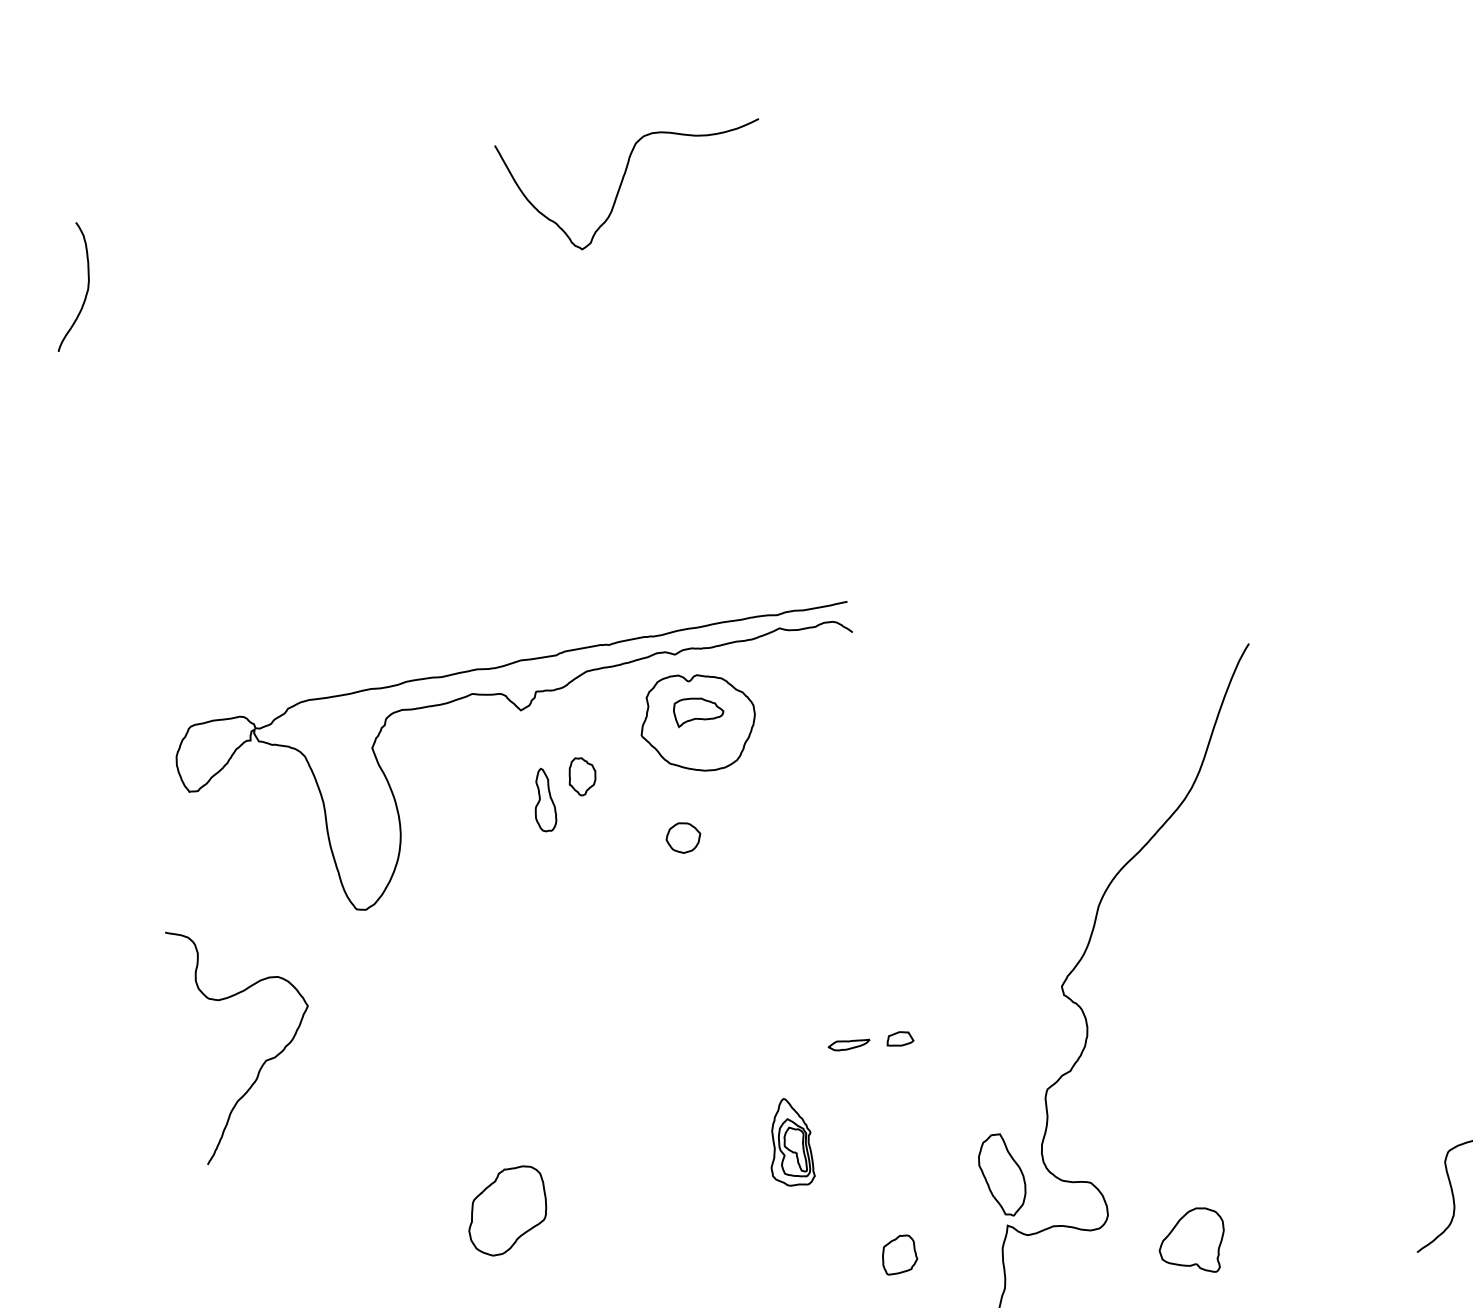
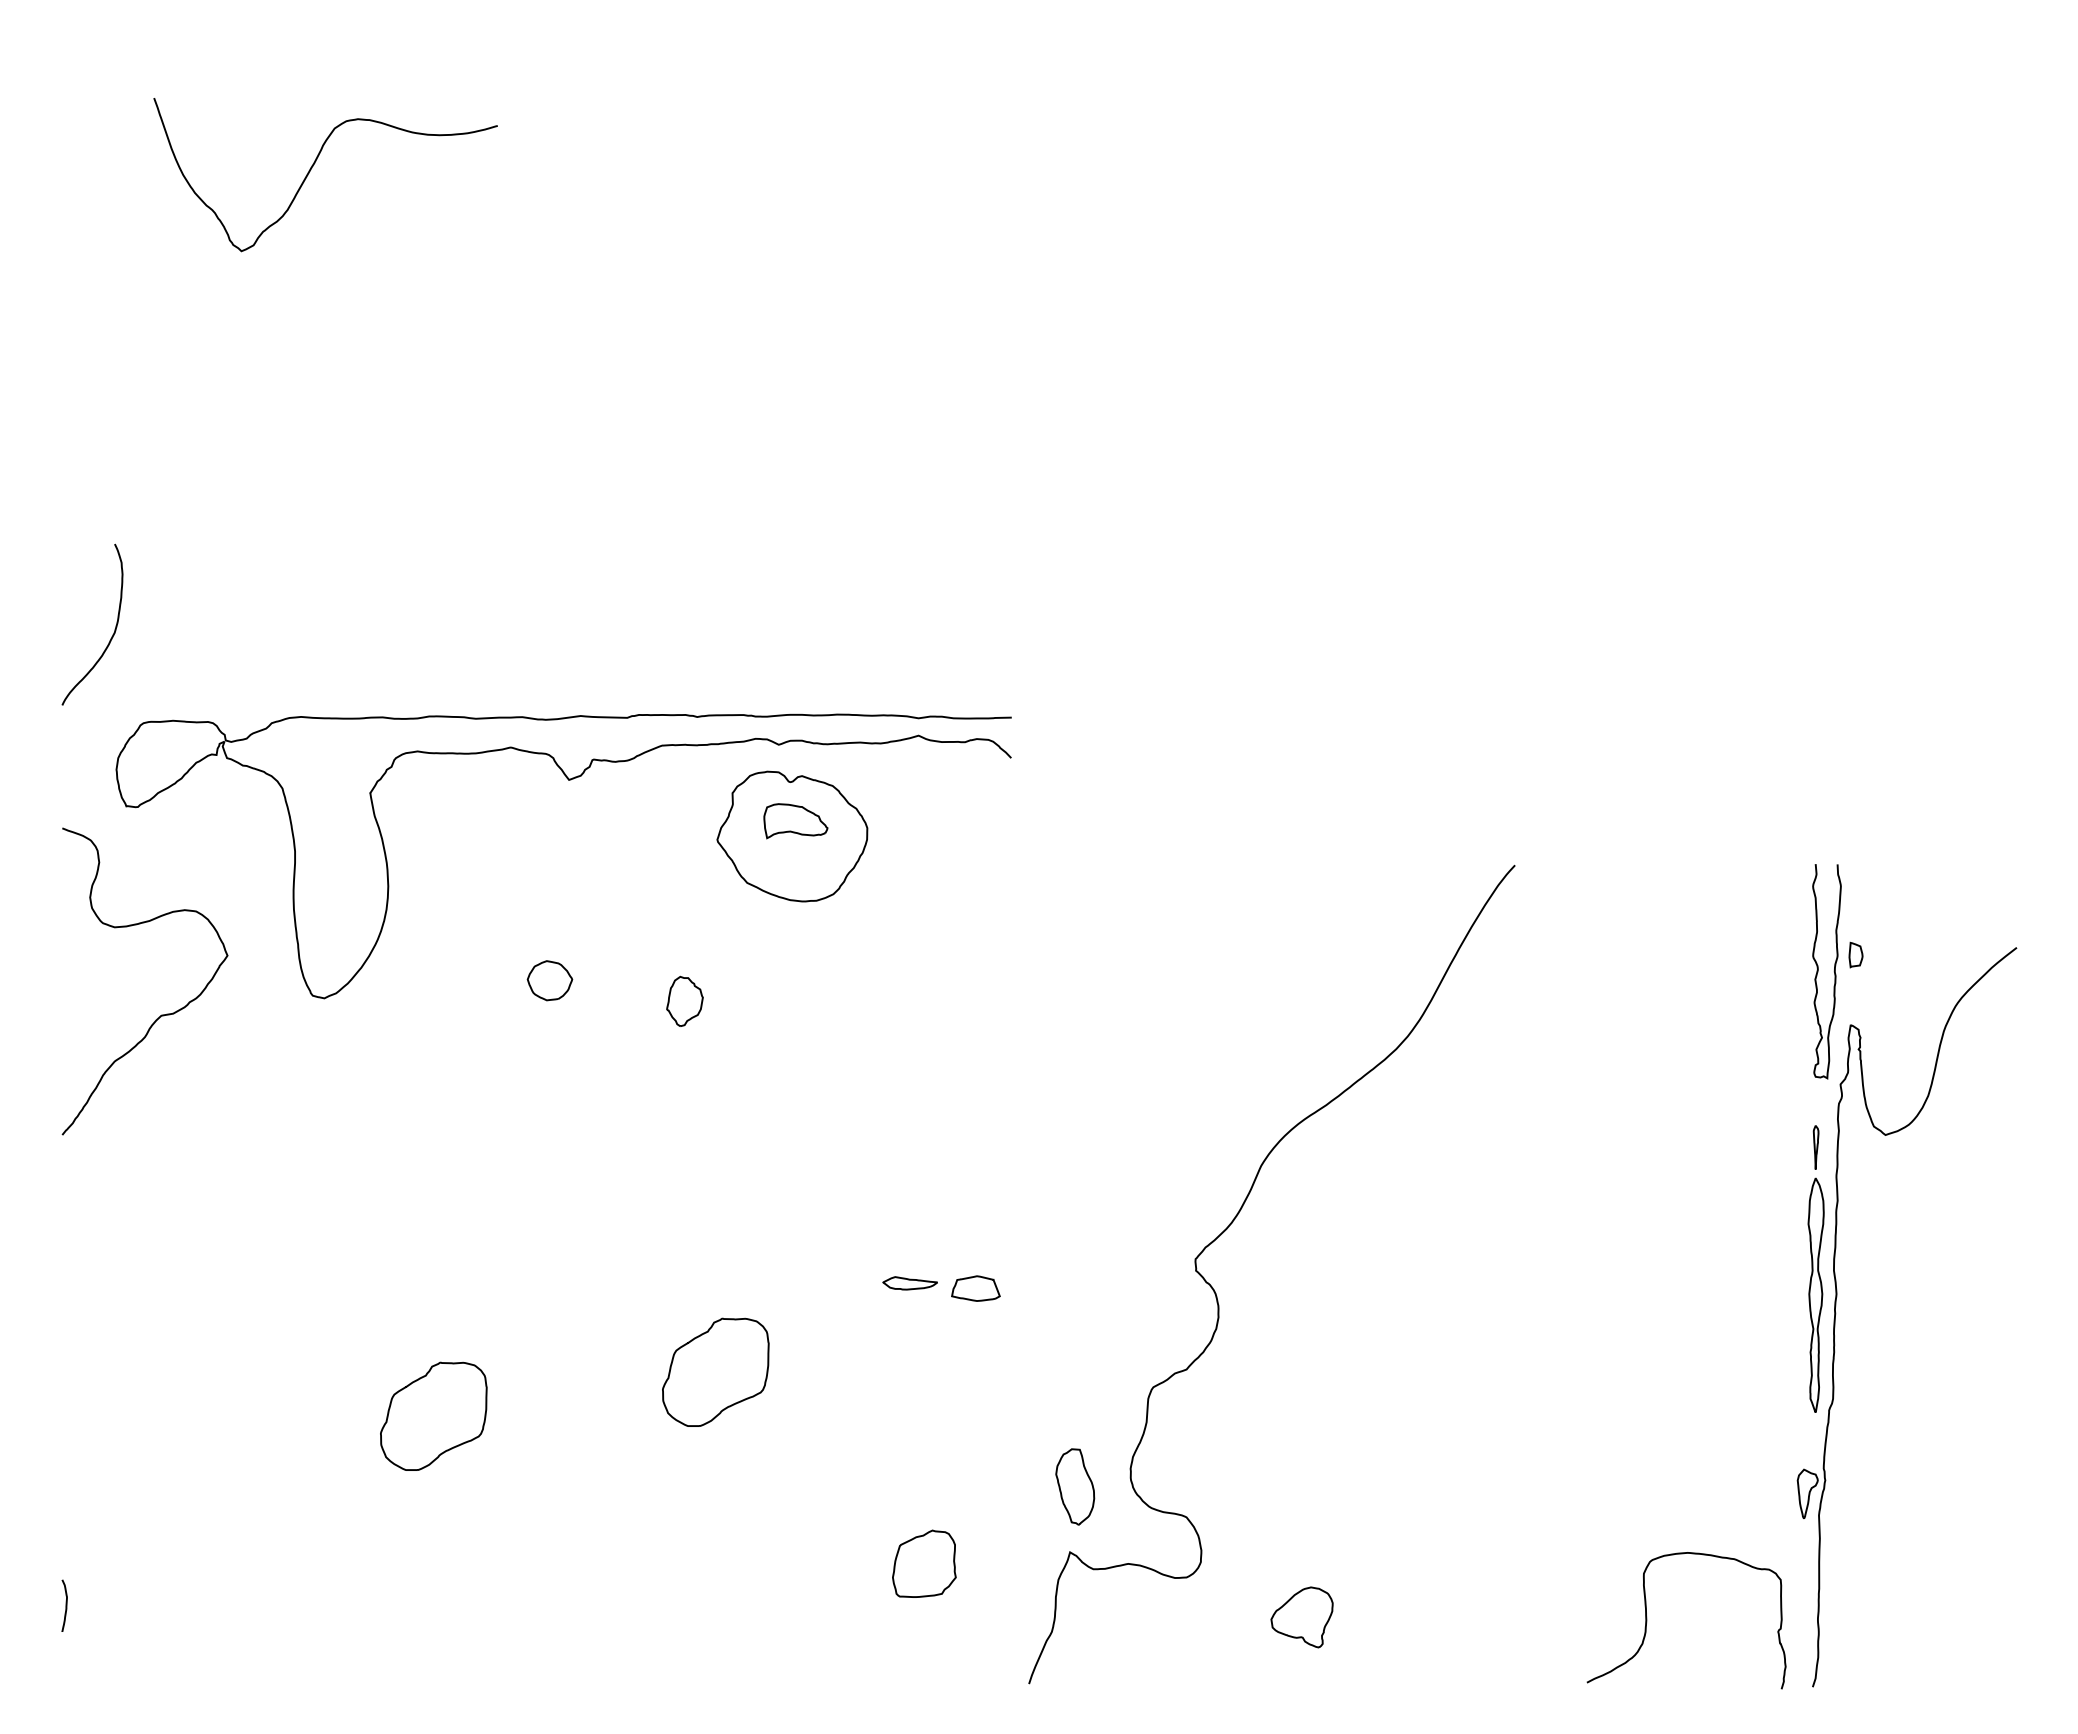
curve: (624, 176) -> (312, 168), moved
curve: (86, 291) -> (112, 634), moved
part: (581, 775) -> (684, 1000), moved
part: (543, 799) -> (576, 899), removed
part: (683, 837) -> (549, 980), moved
part: (900, 1038) -> (976, 1288), size x1.4
curve: (266, 1059) -> (161, 1014), moved
part: (714, 1138) -> (715, 1371), added
part: (789, 1142) -> (810, 1395), removed
part: (1002, 1175) -> (1075, 1486), size x0.7
part: (1191, 1242) -> (1301, 1617), size x0.7
part: (898, 1254) -> (924, 1563), size x1.4

